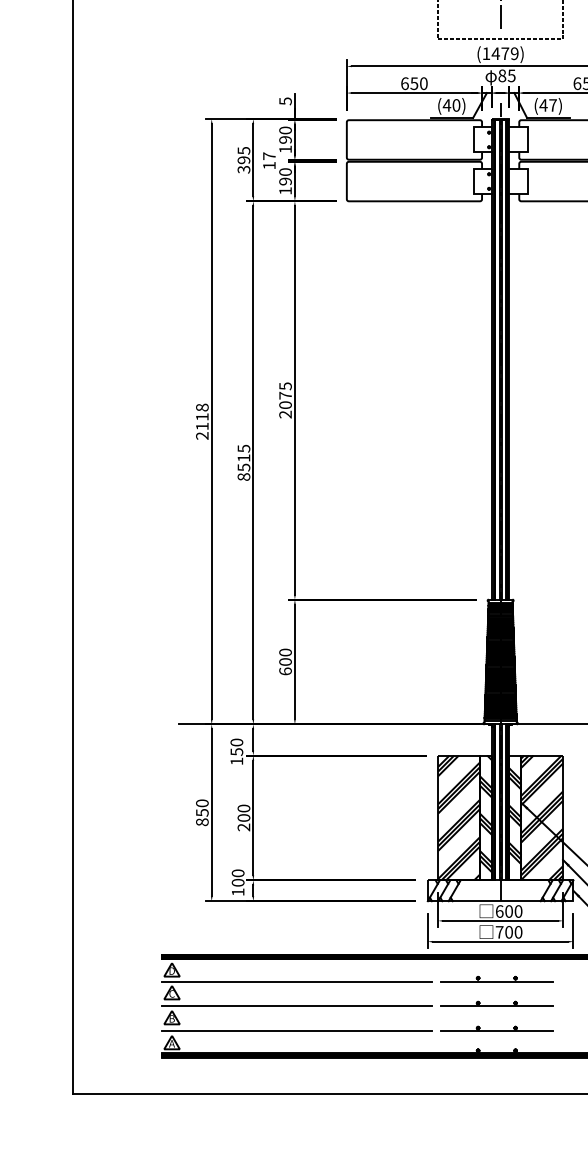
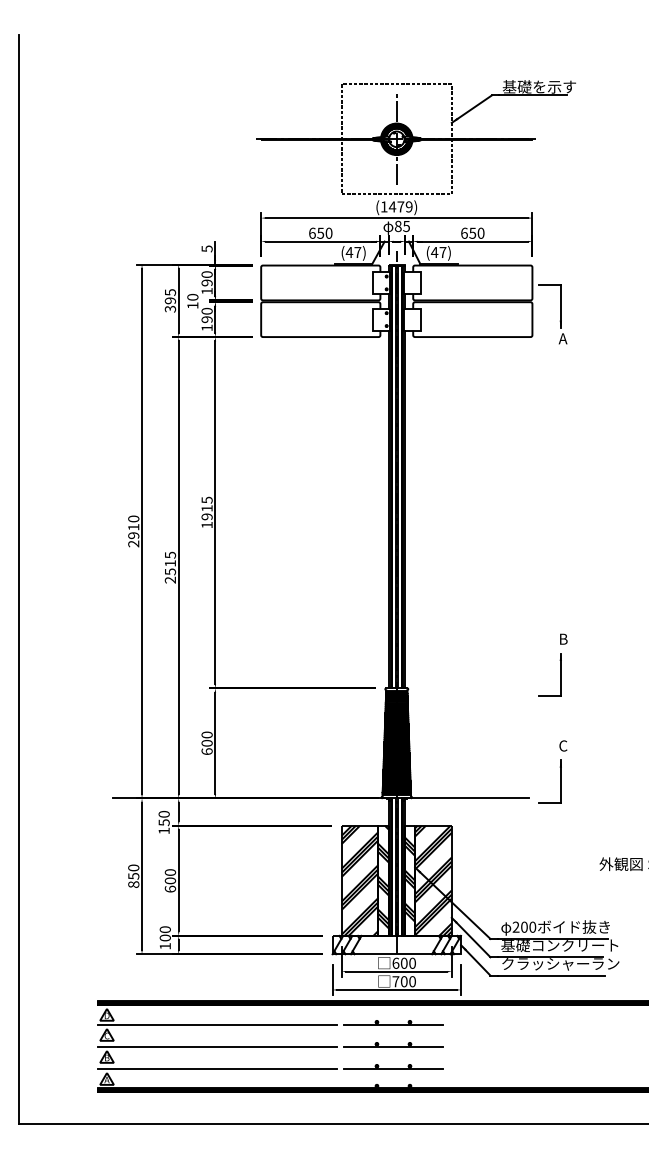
text: (456, 105) -> (357, 252), (40) -> (47)
text: (268, 155) -> (192, 296), 17 -> 10
text: (284, 404) -> (206, 516), 2075 -> 1915
text: (202, 417) -> (133, 527), 2118 -> 2910
text: (244, 476) -> (170, 579), 8515 -> 2515
text: (244, 826) -> (170, 888), 200 -> 600

